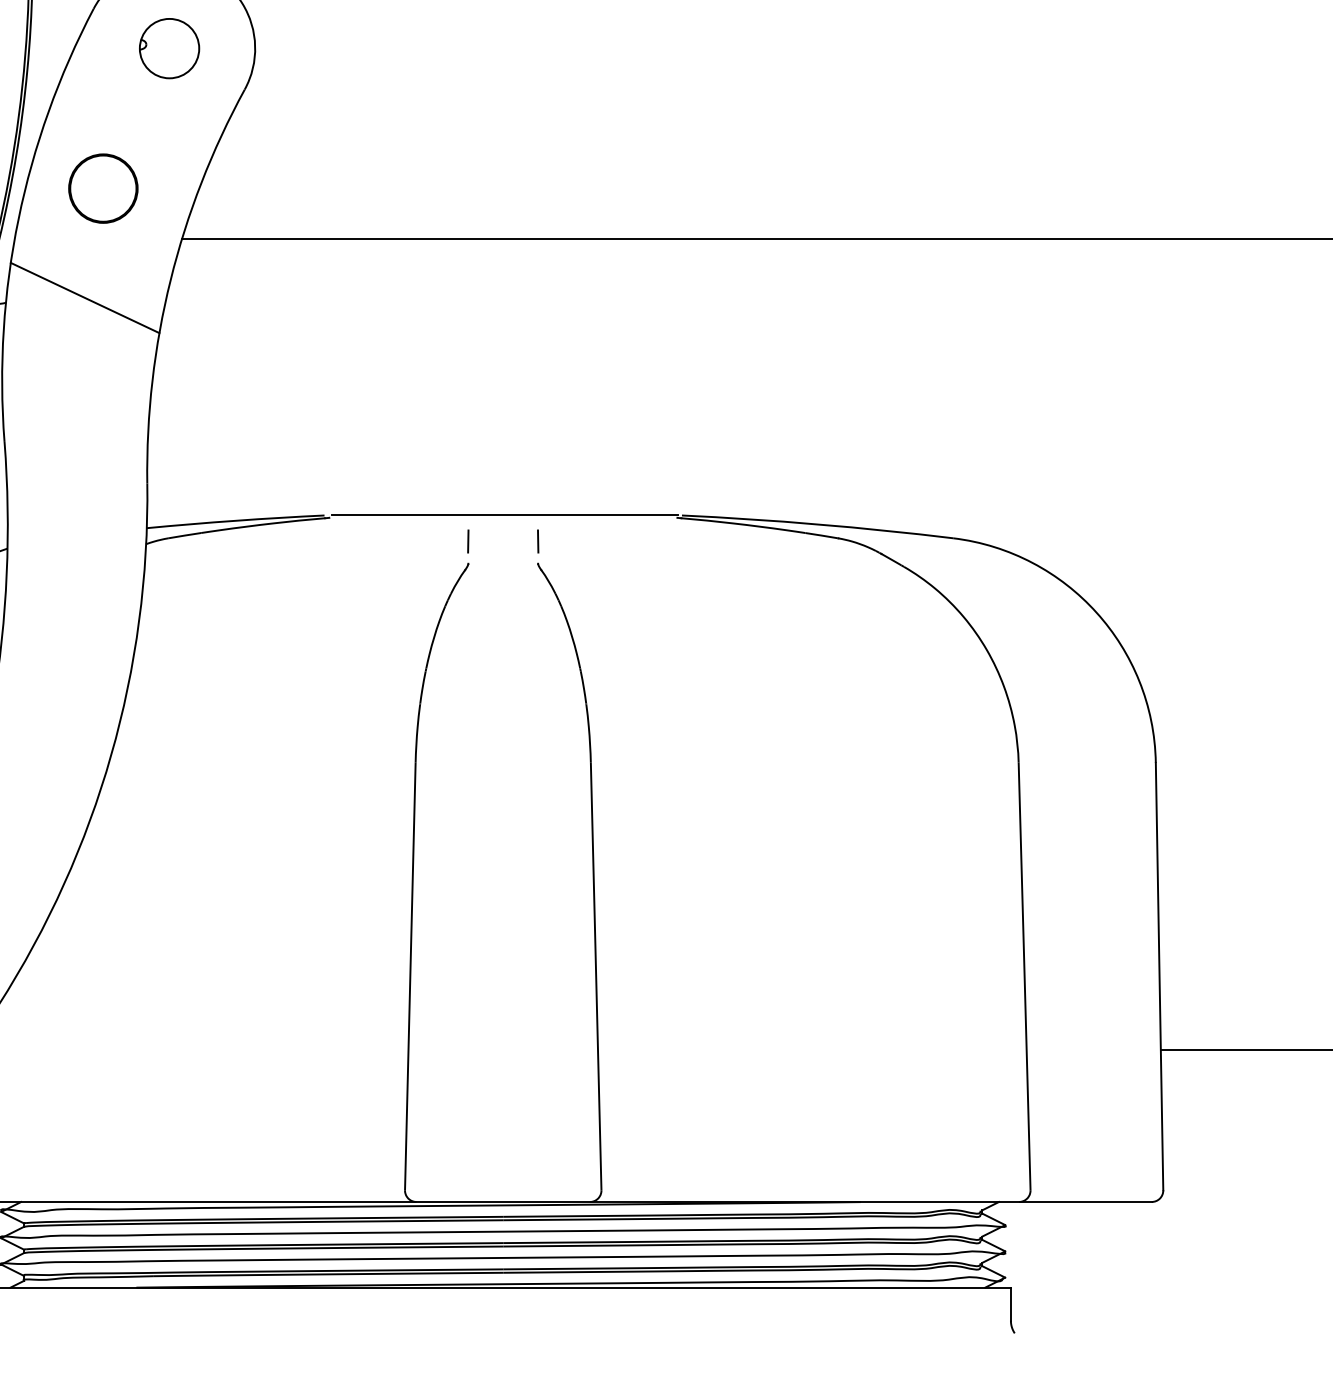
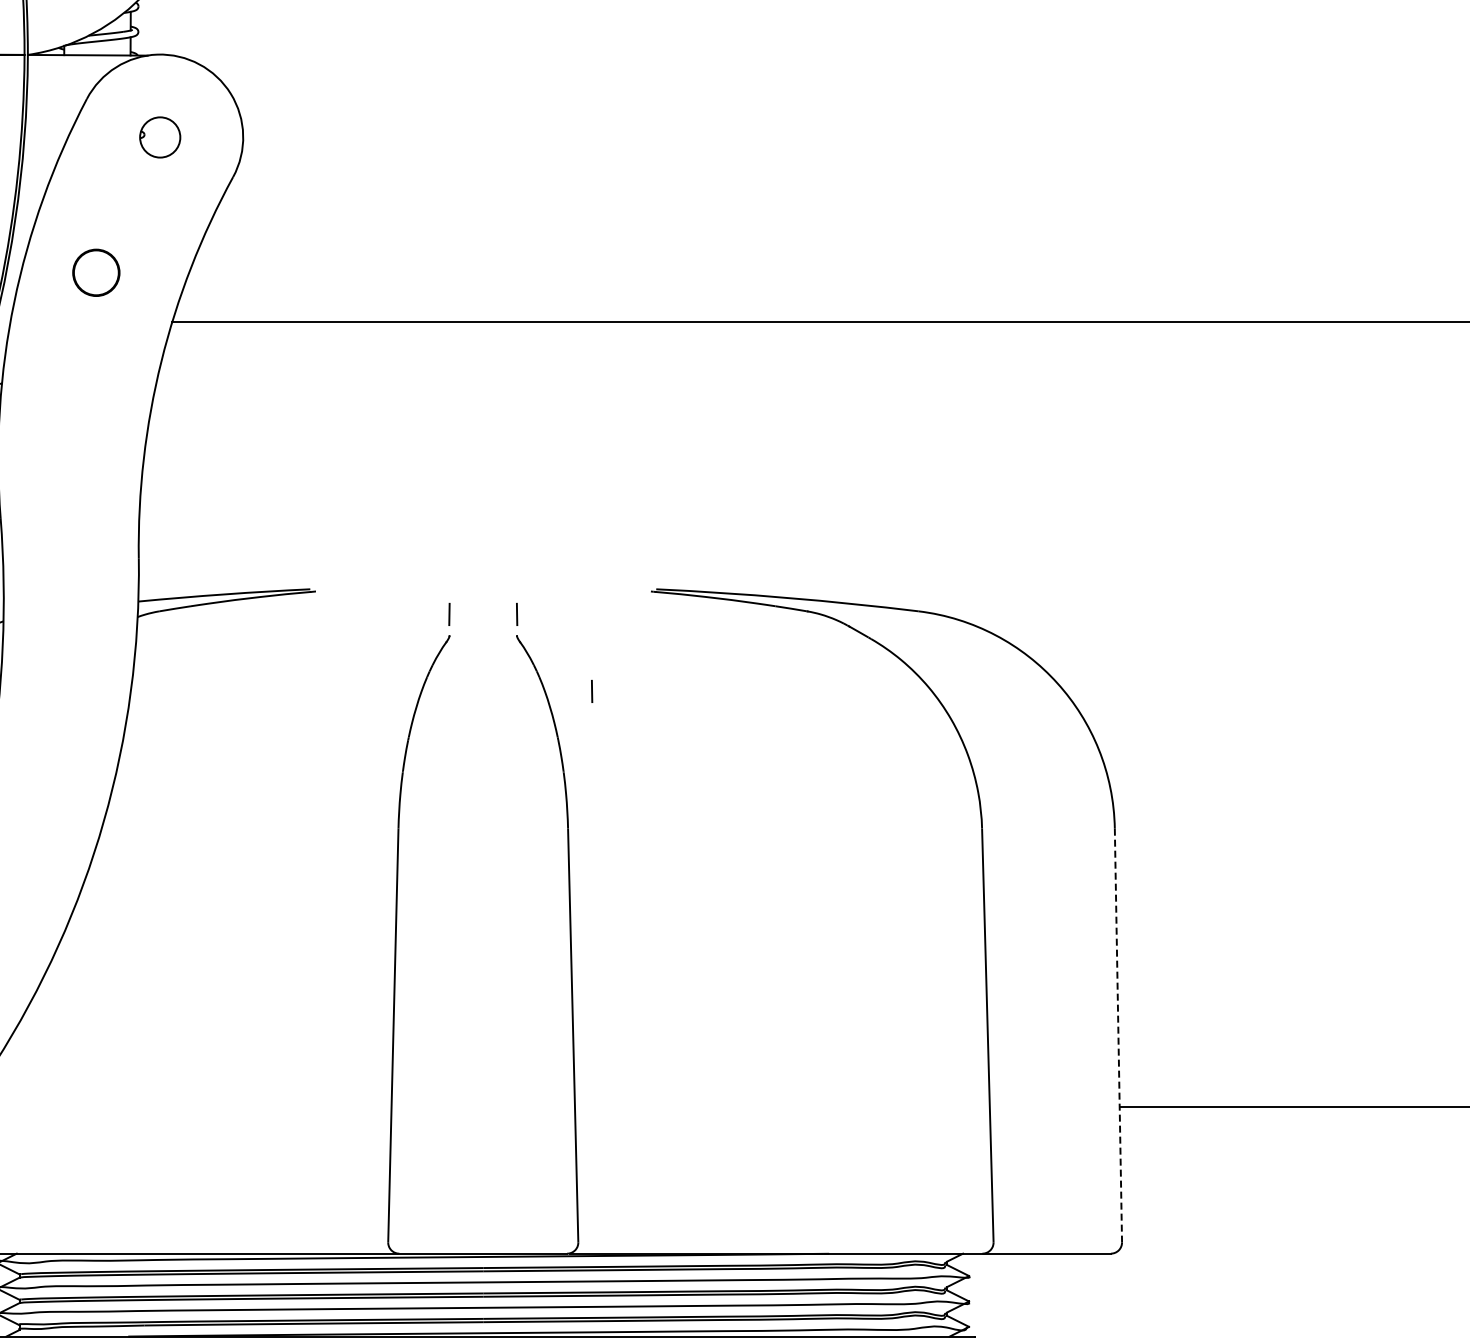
part: (168, 48) -> (159, 137), size x0.7
part: (103, 188) -> (96, 272), size x0.7
line: (84, 297) -> (78, 378), removed
line: (504, 515) -> (484, 589), removed
line: (616, 621) -> (592, 691), added
line: (1159, 976) -> (1118, 1035), solid -> dashed

